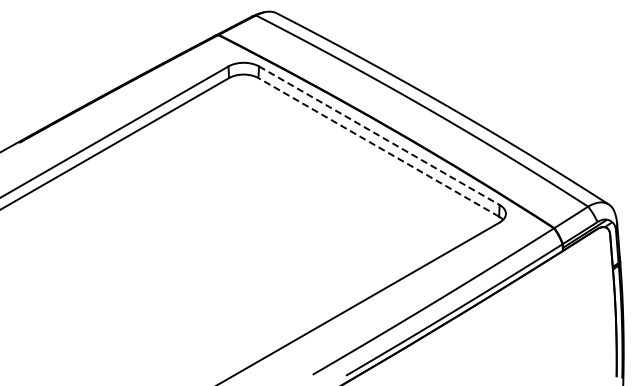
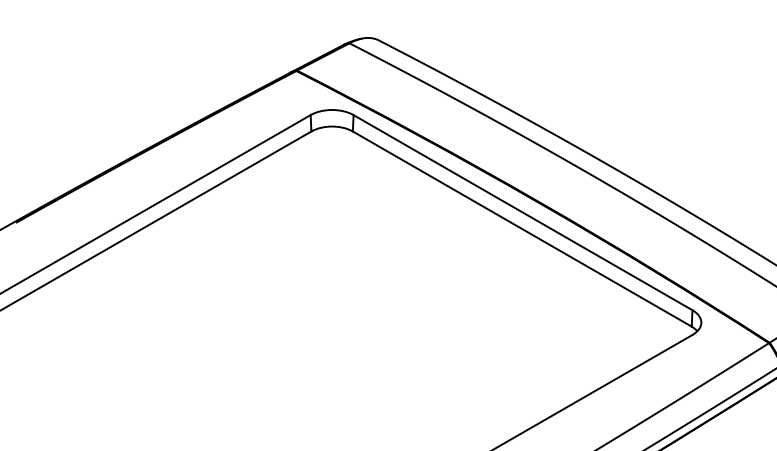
line: (379, 135) -> (523, 212), dashed -> solid
line: (378, 147) -> (521, 229), dashed -> solid

